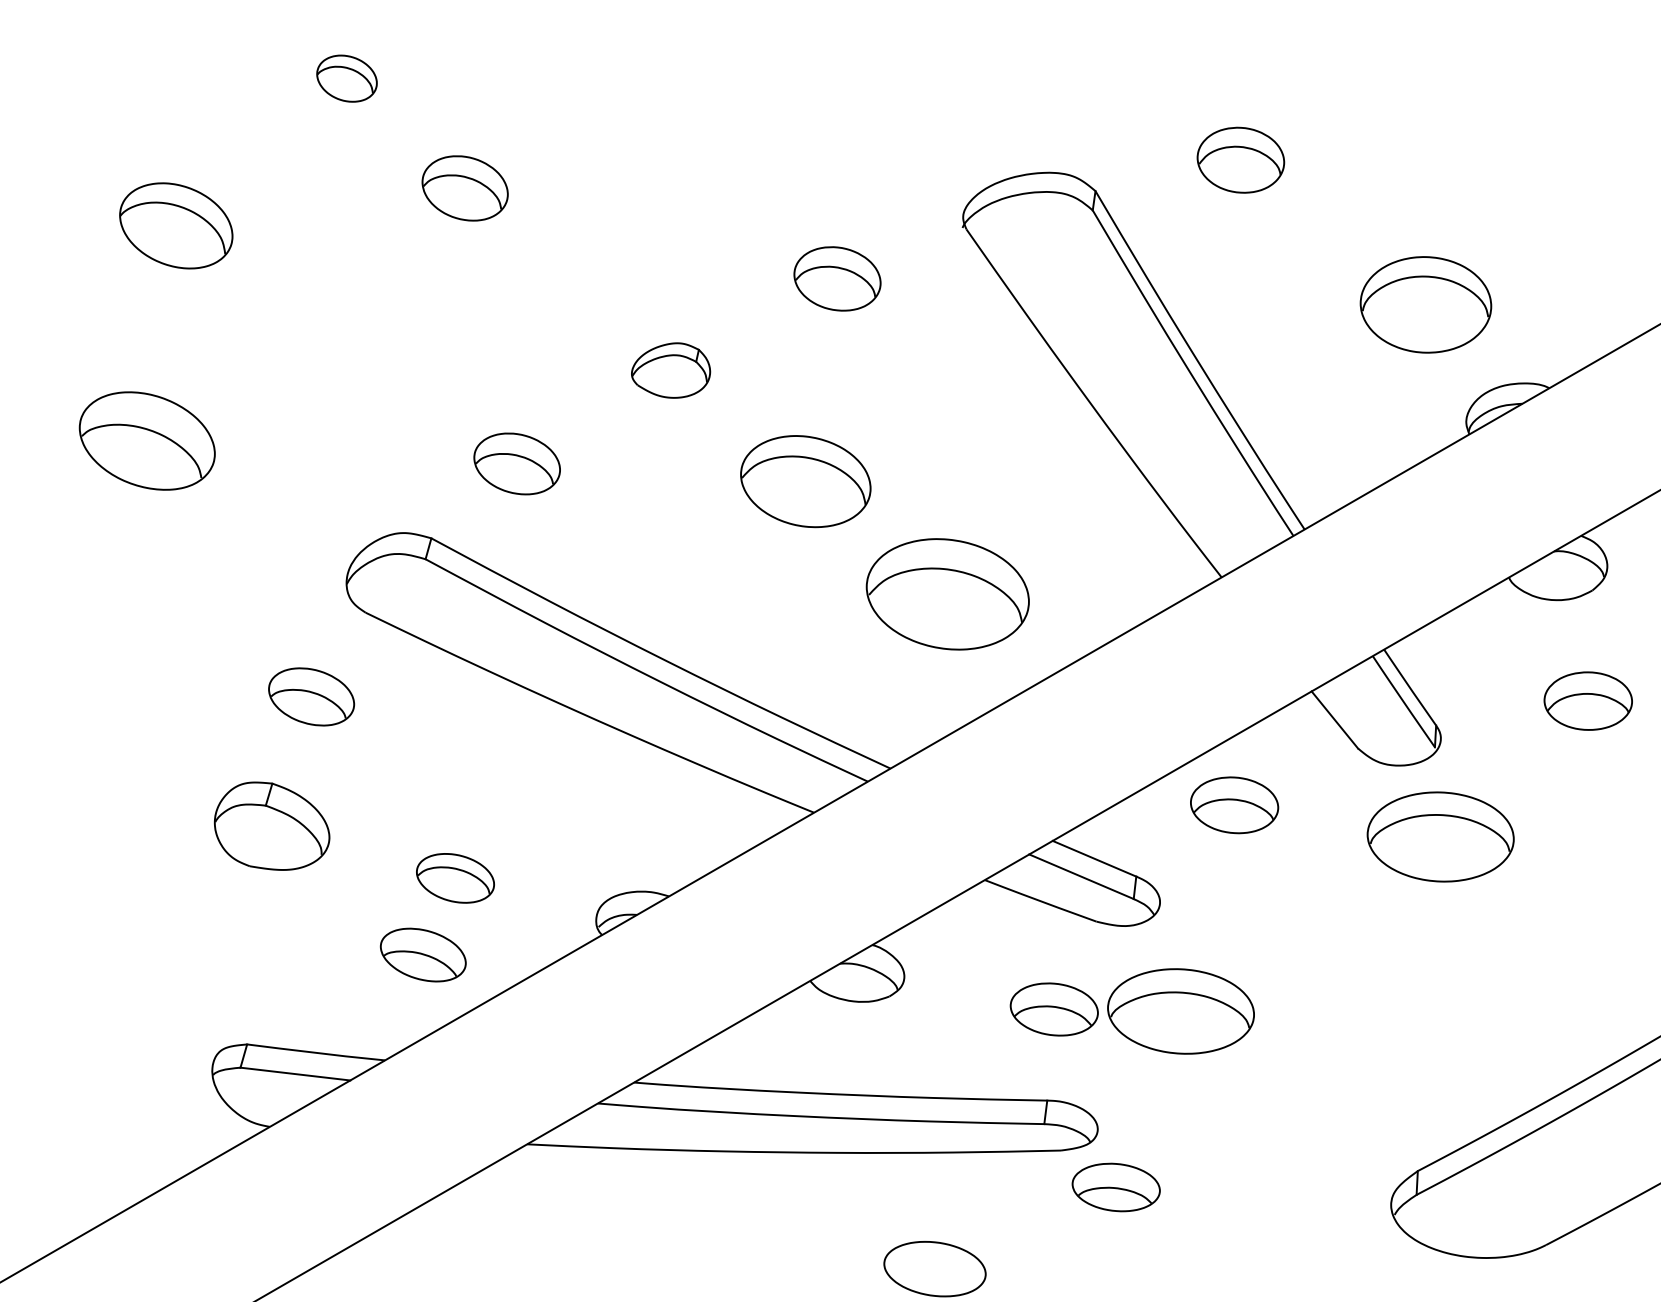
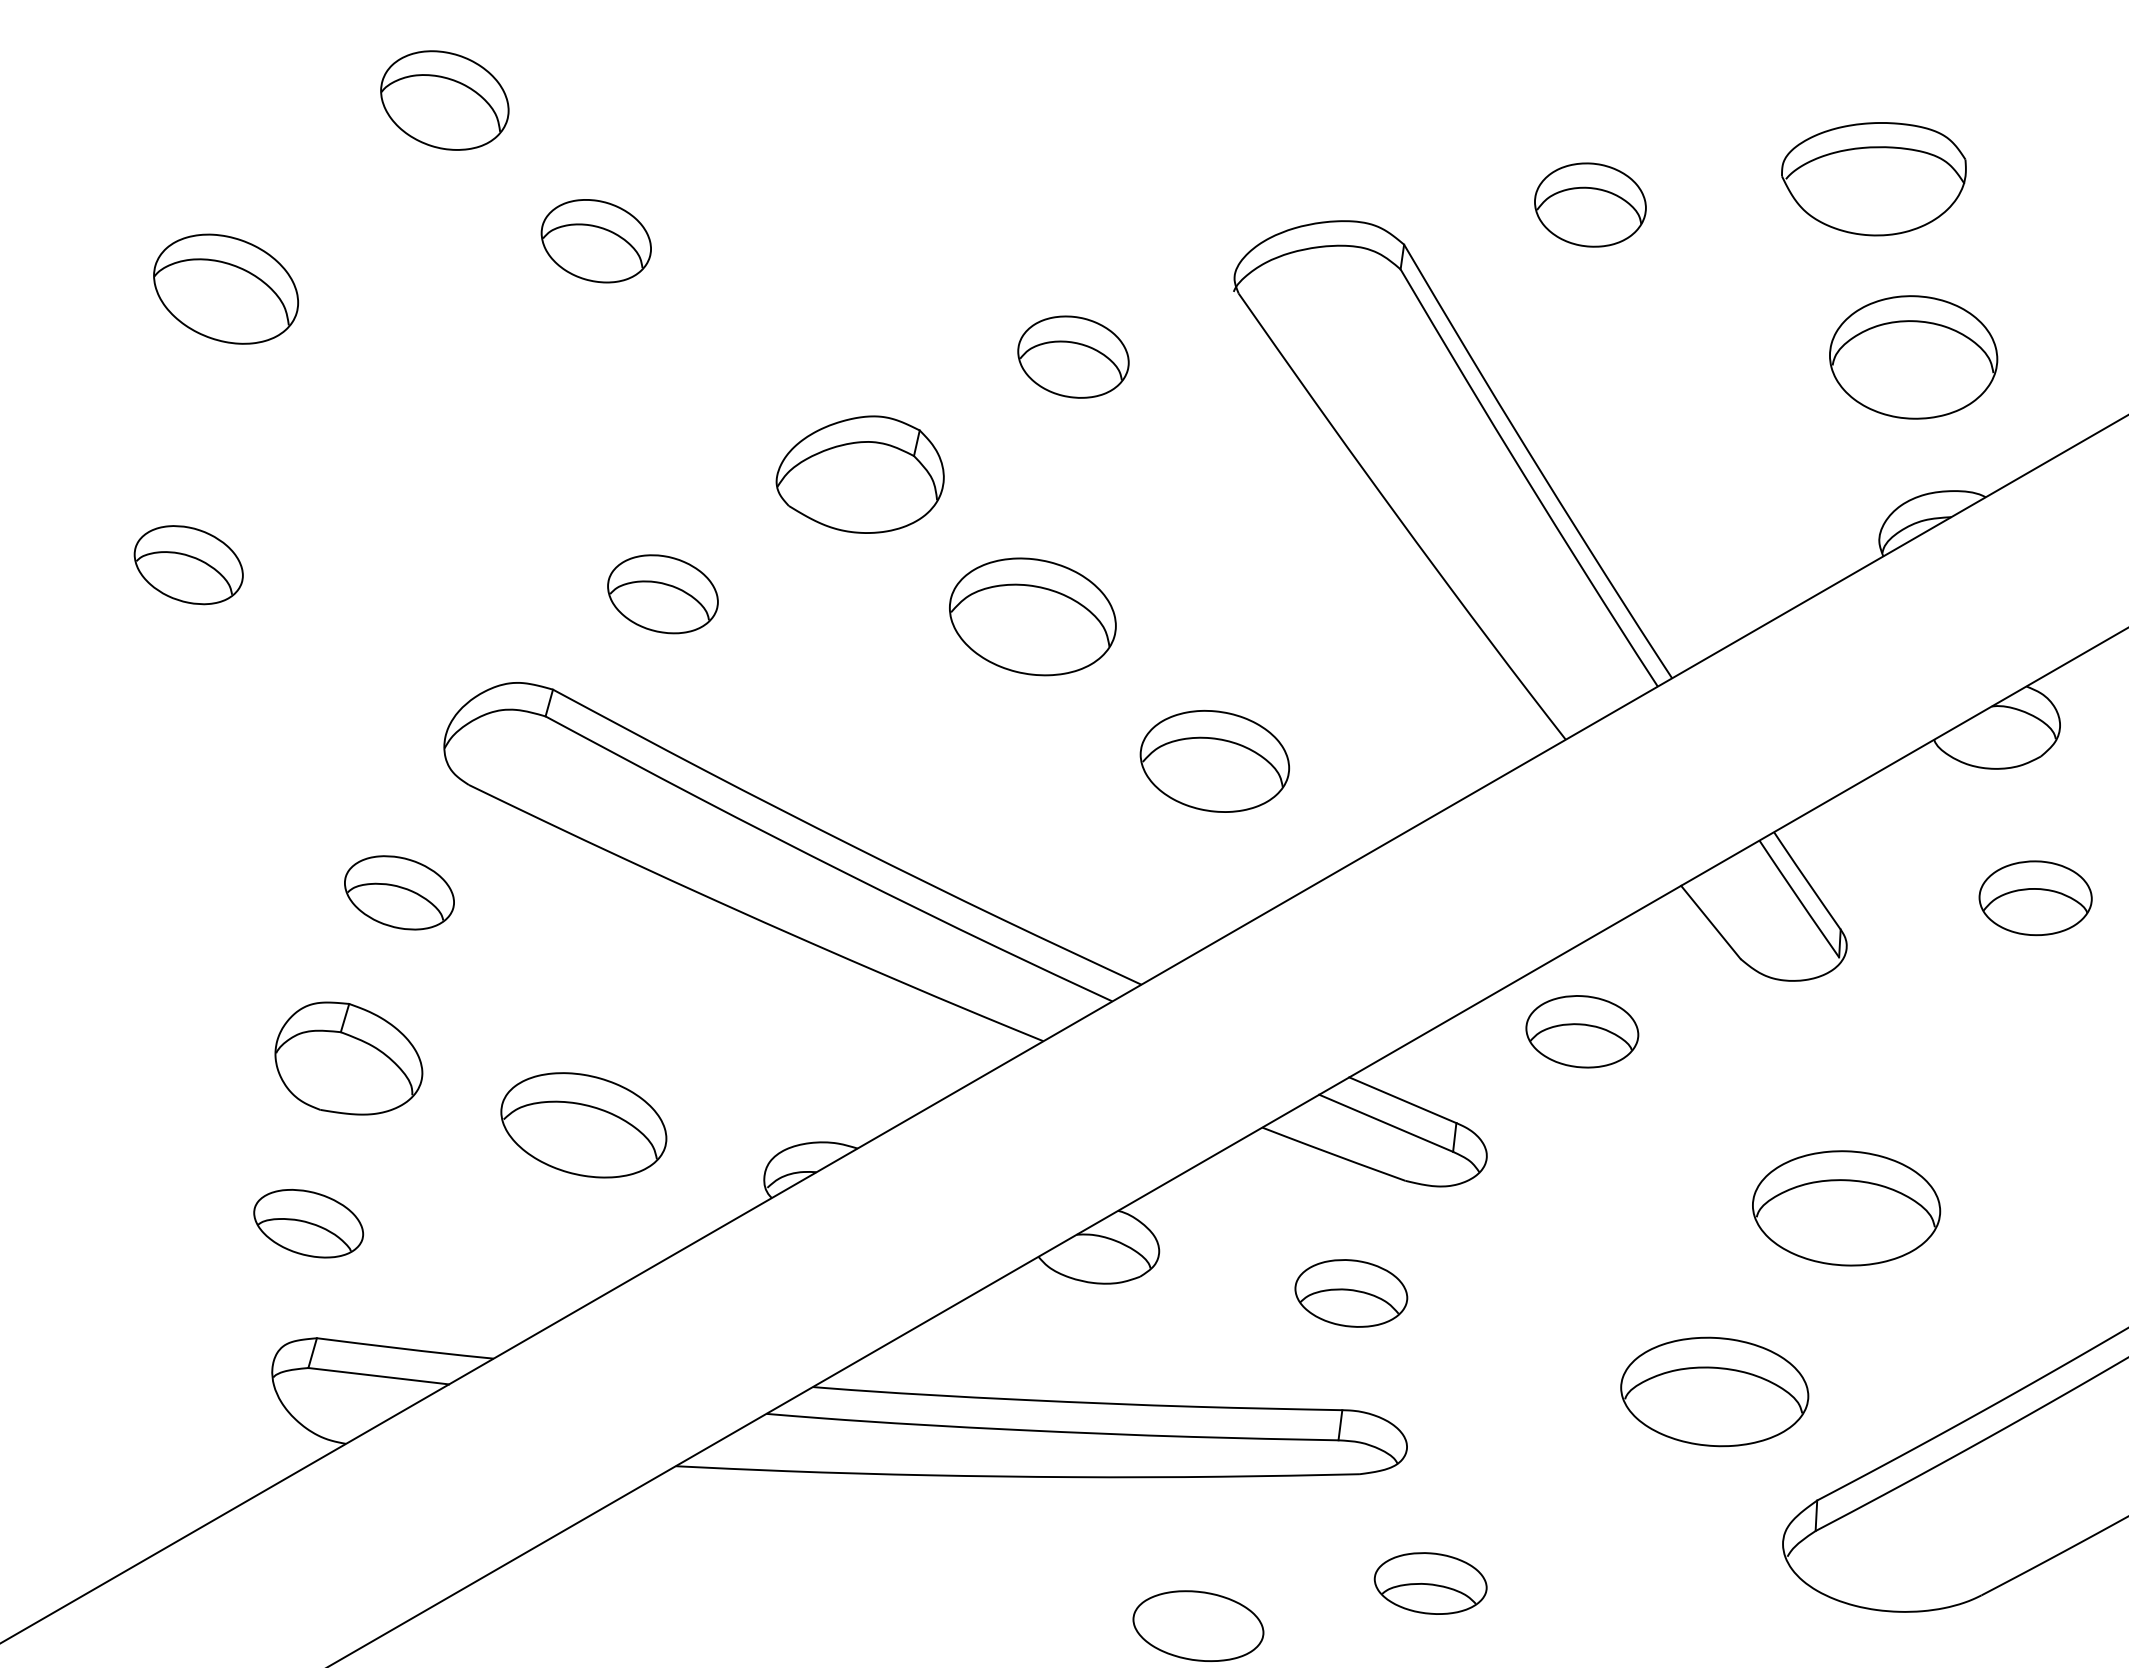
part: (346, 78) -> (444, 100), size x1.67
part: (1461, 140) -> (1873, 179), added
part: (1425, 304) -> (1913, 357), moved
part: (670, 370) -> (859, 474), size x1.67
part: (146, 441) -> (188, 565), size x0.62
part: (947, 594) -> (1214, 761), size x0.71
part: (1440, 837) -> (1846, 1208), moved
part: (455, 878) -> (583, 1125), size x1.67
part: (423, 954) -> (308, 1223), moved
part: (1180, 1011) -> (1714, 1391), moved
part: (1116, 1187) -> (1430, 1583), moved

